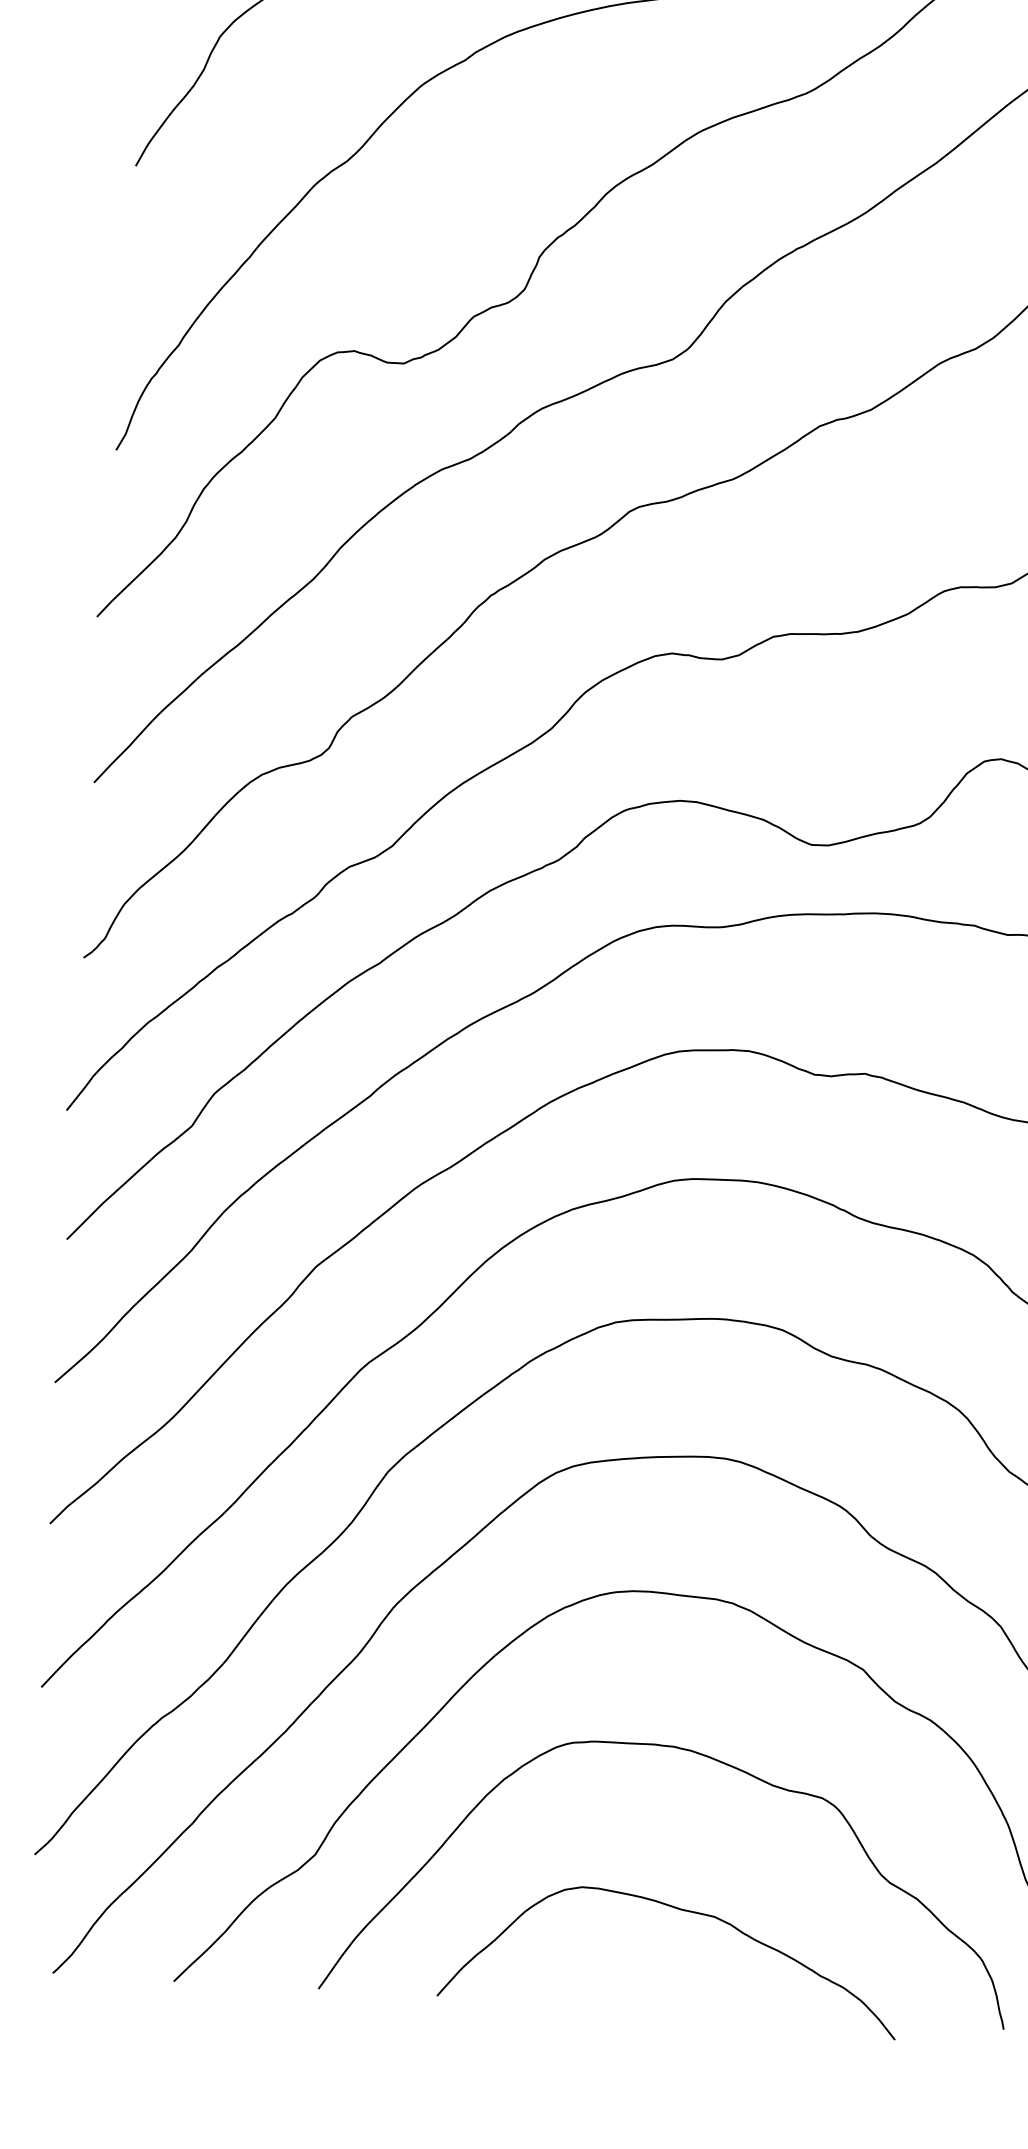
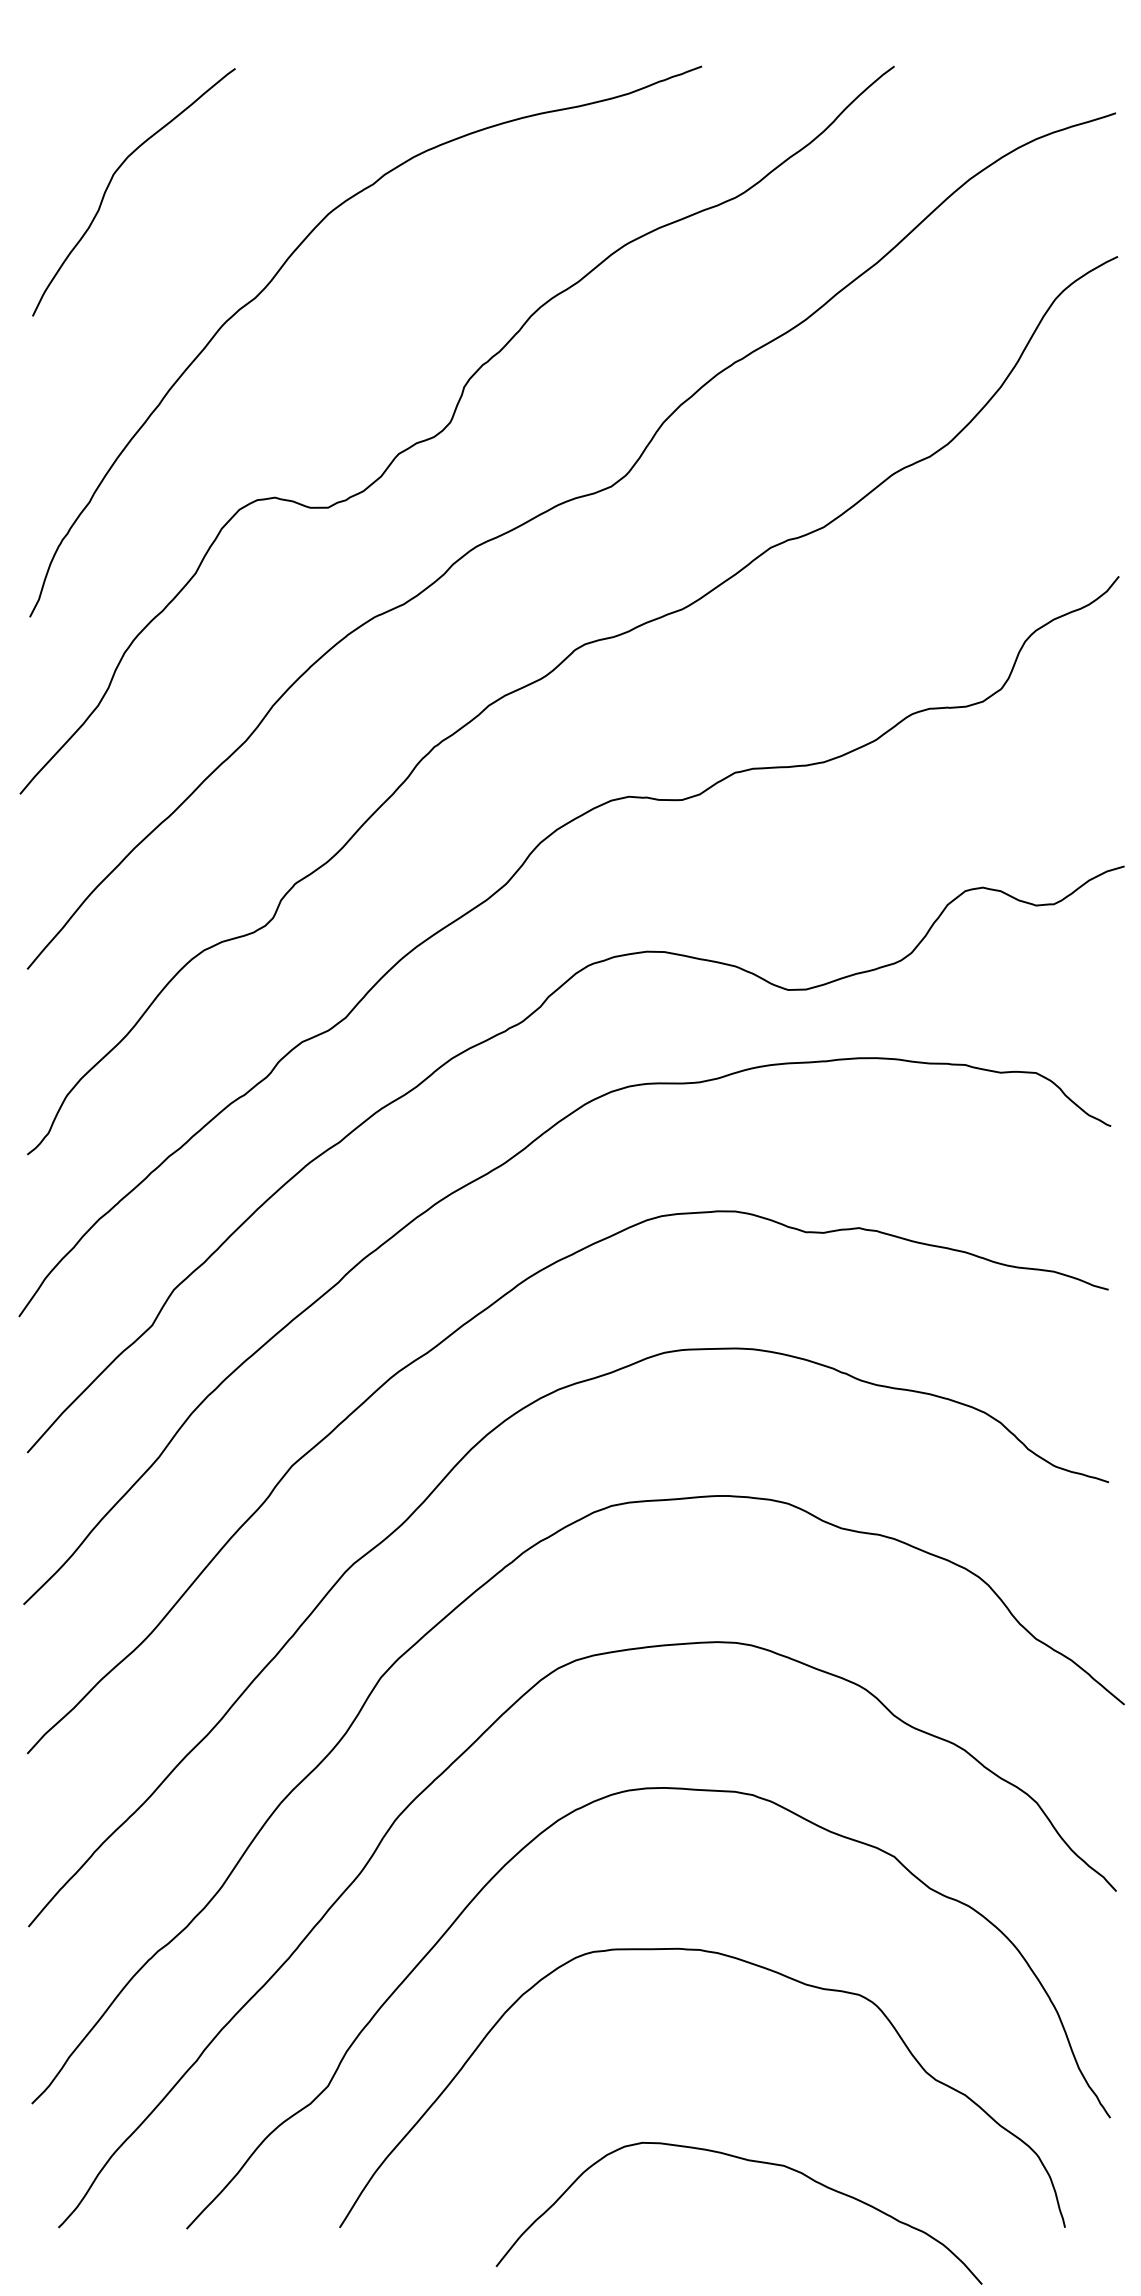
curve: (681, 1910) -> (748, 2161), moved

